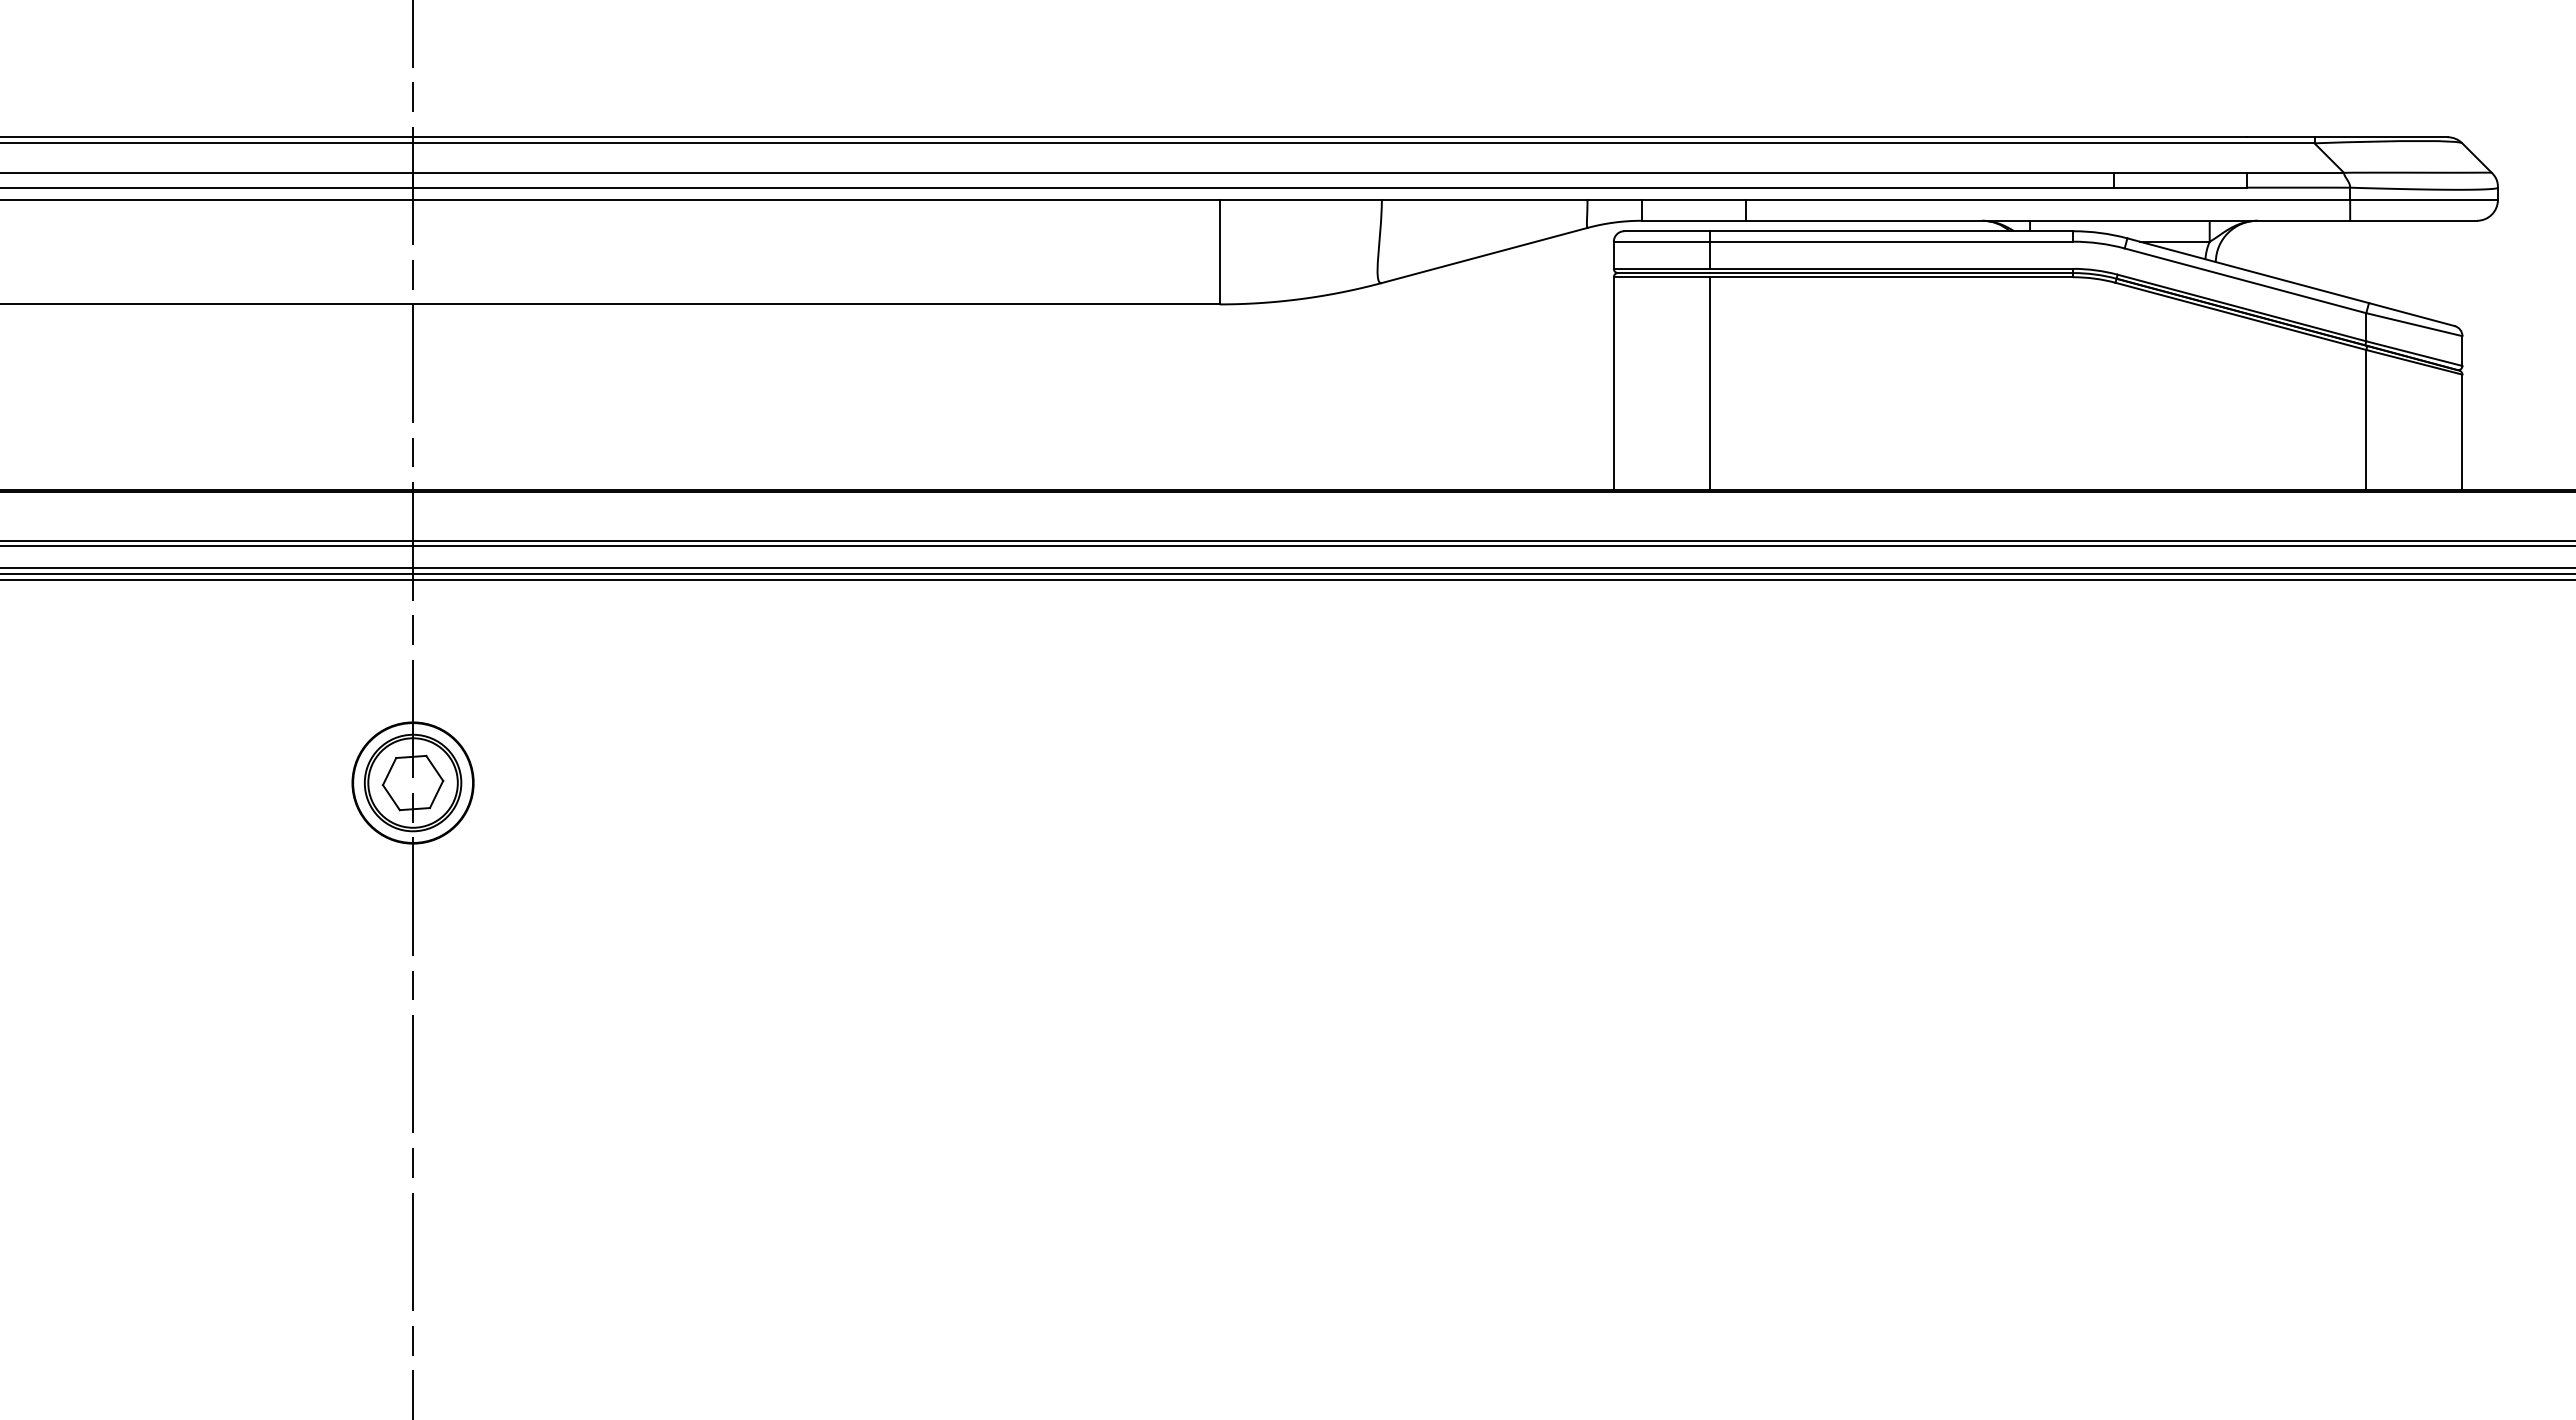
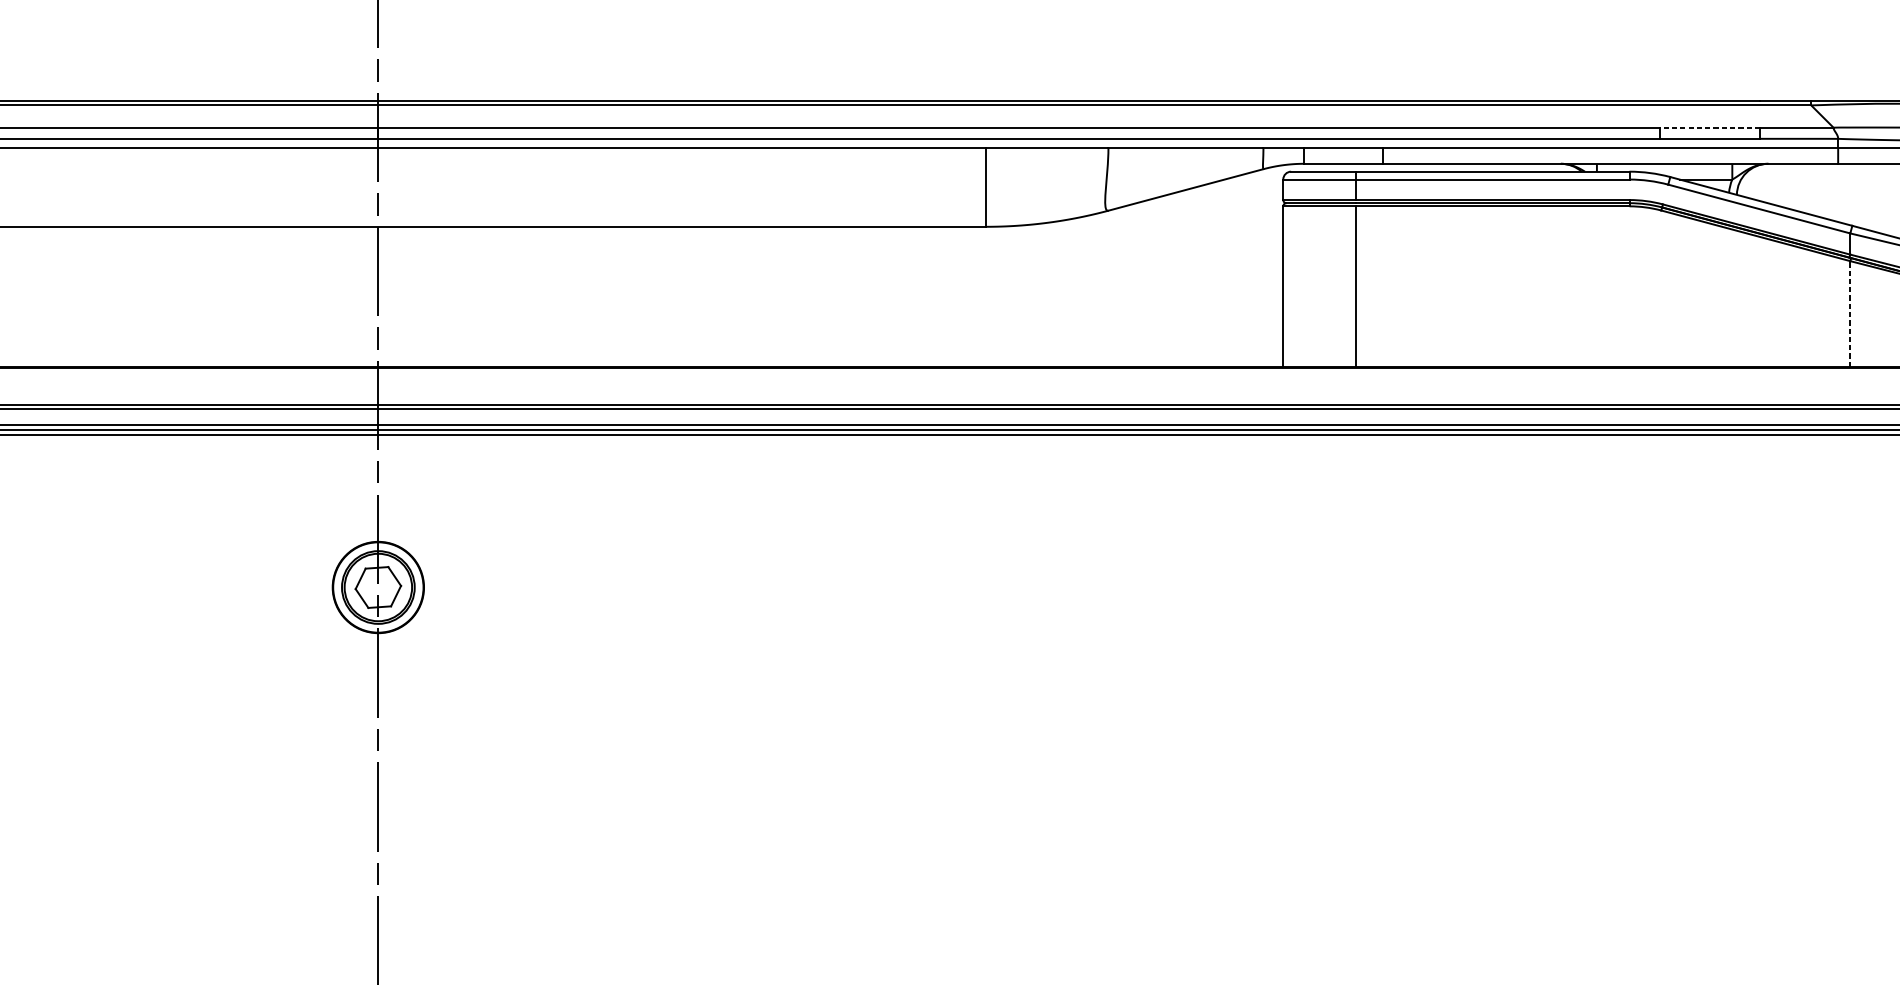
line: (2180, 172) -> (1710, 127), solid -> dashed
line: (2366, 419) -> (1850, 313), solid -> dashed

